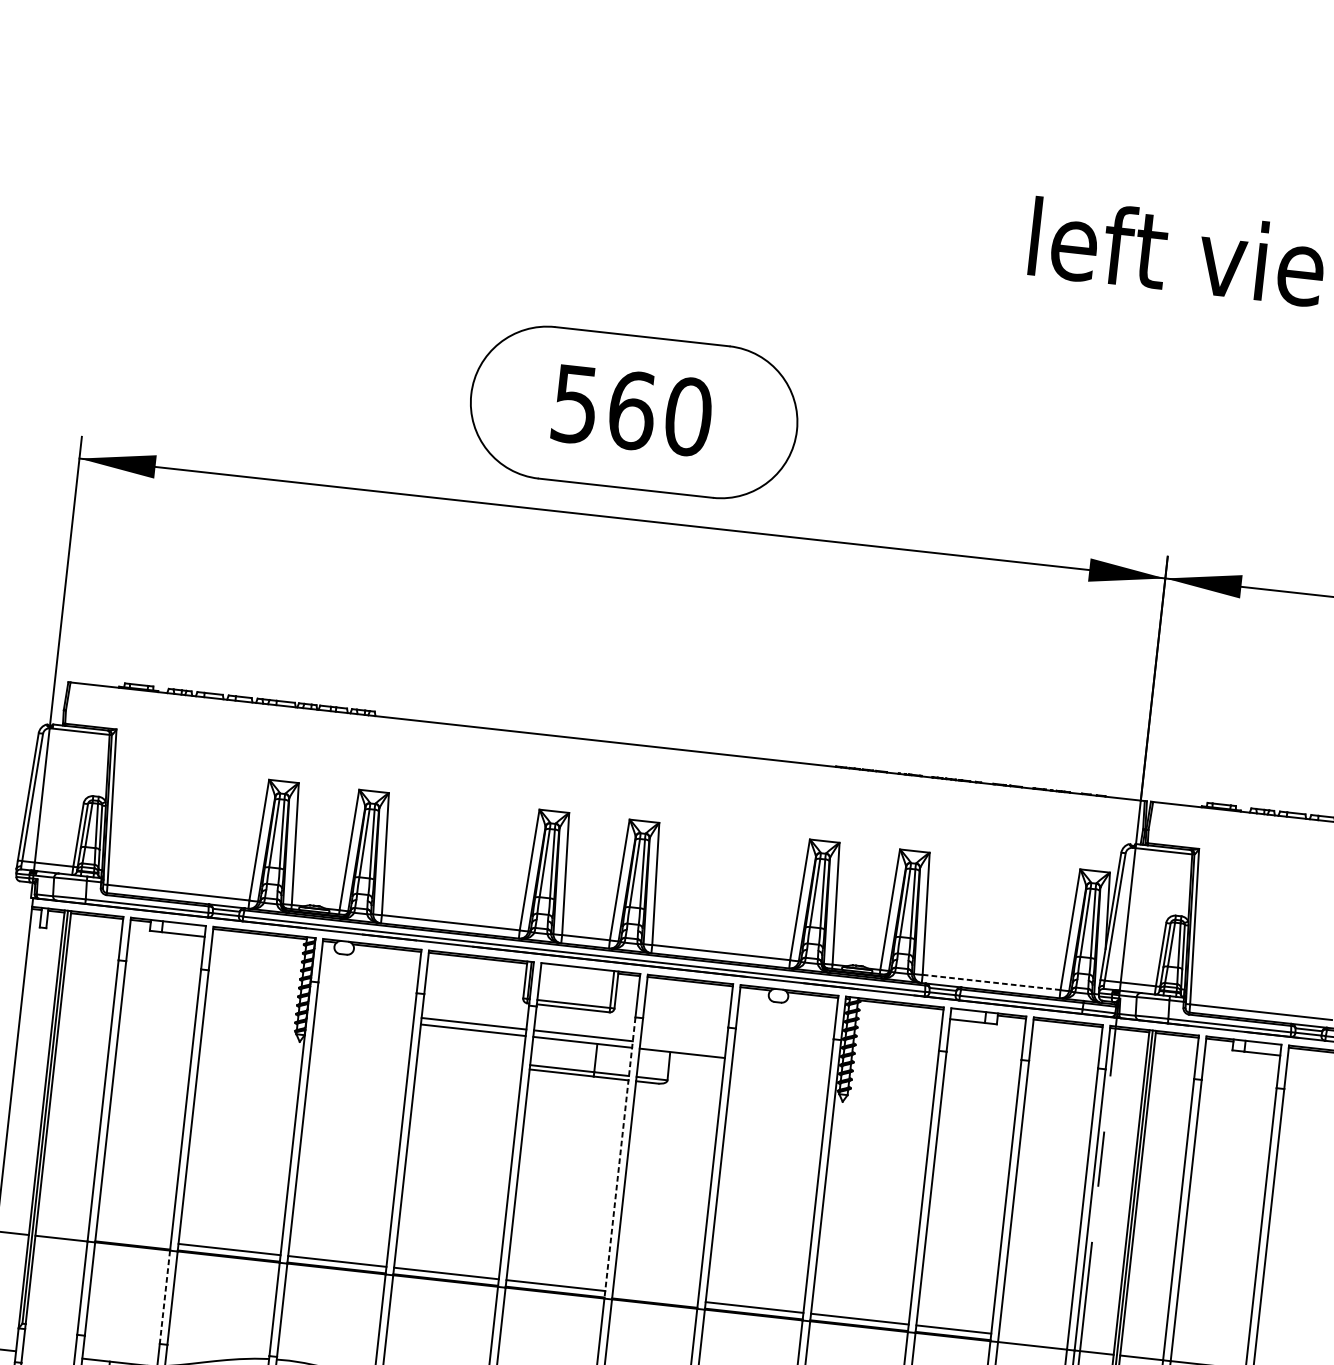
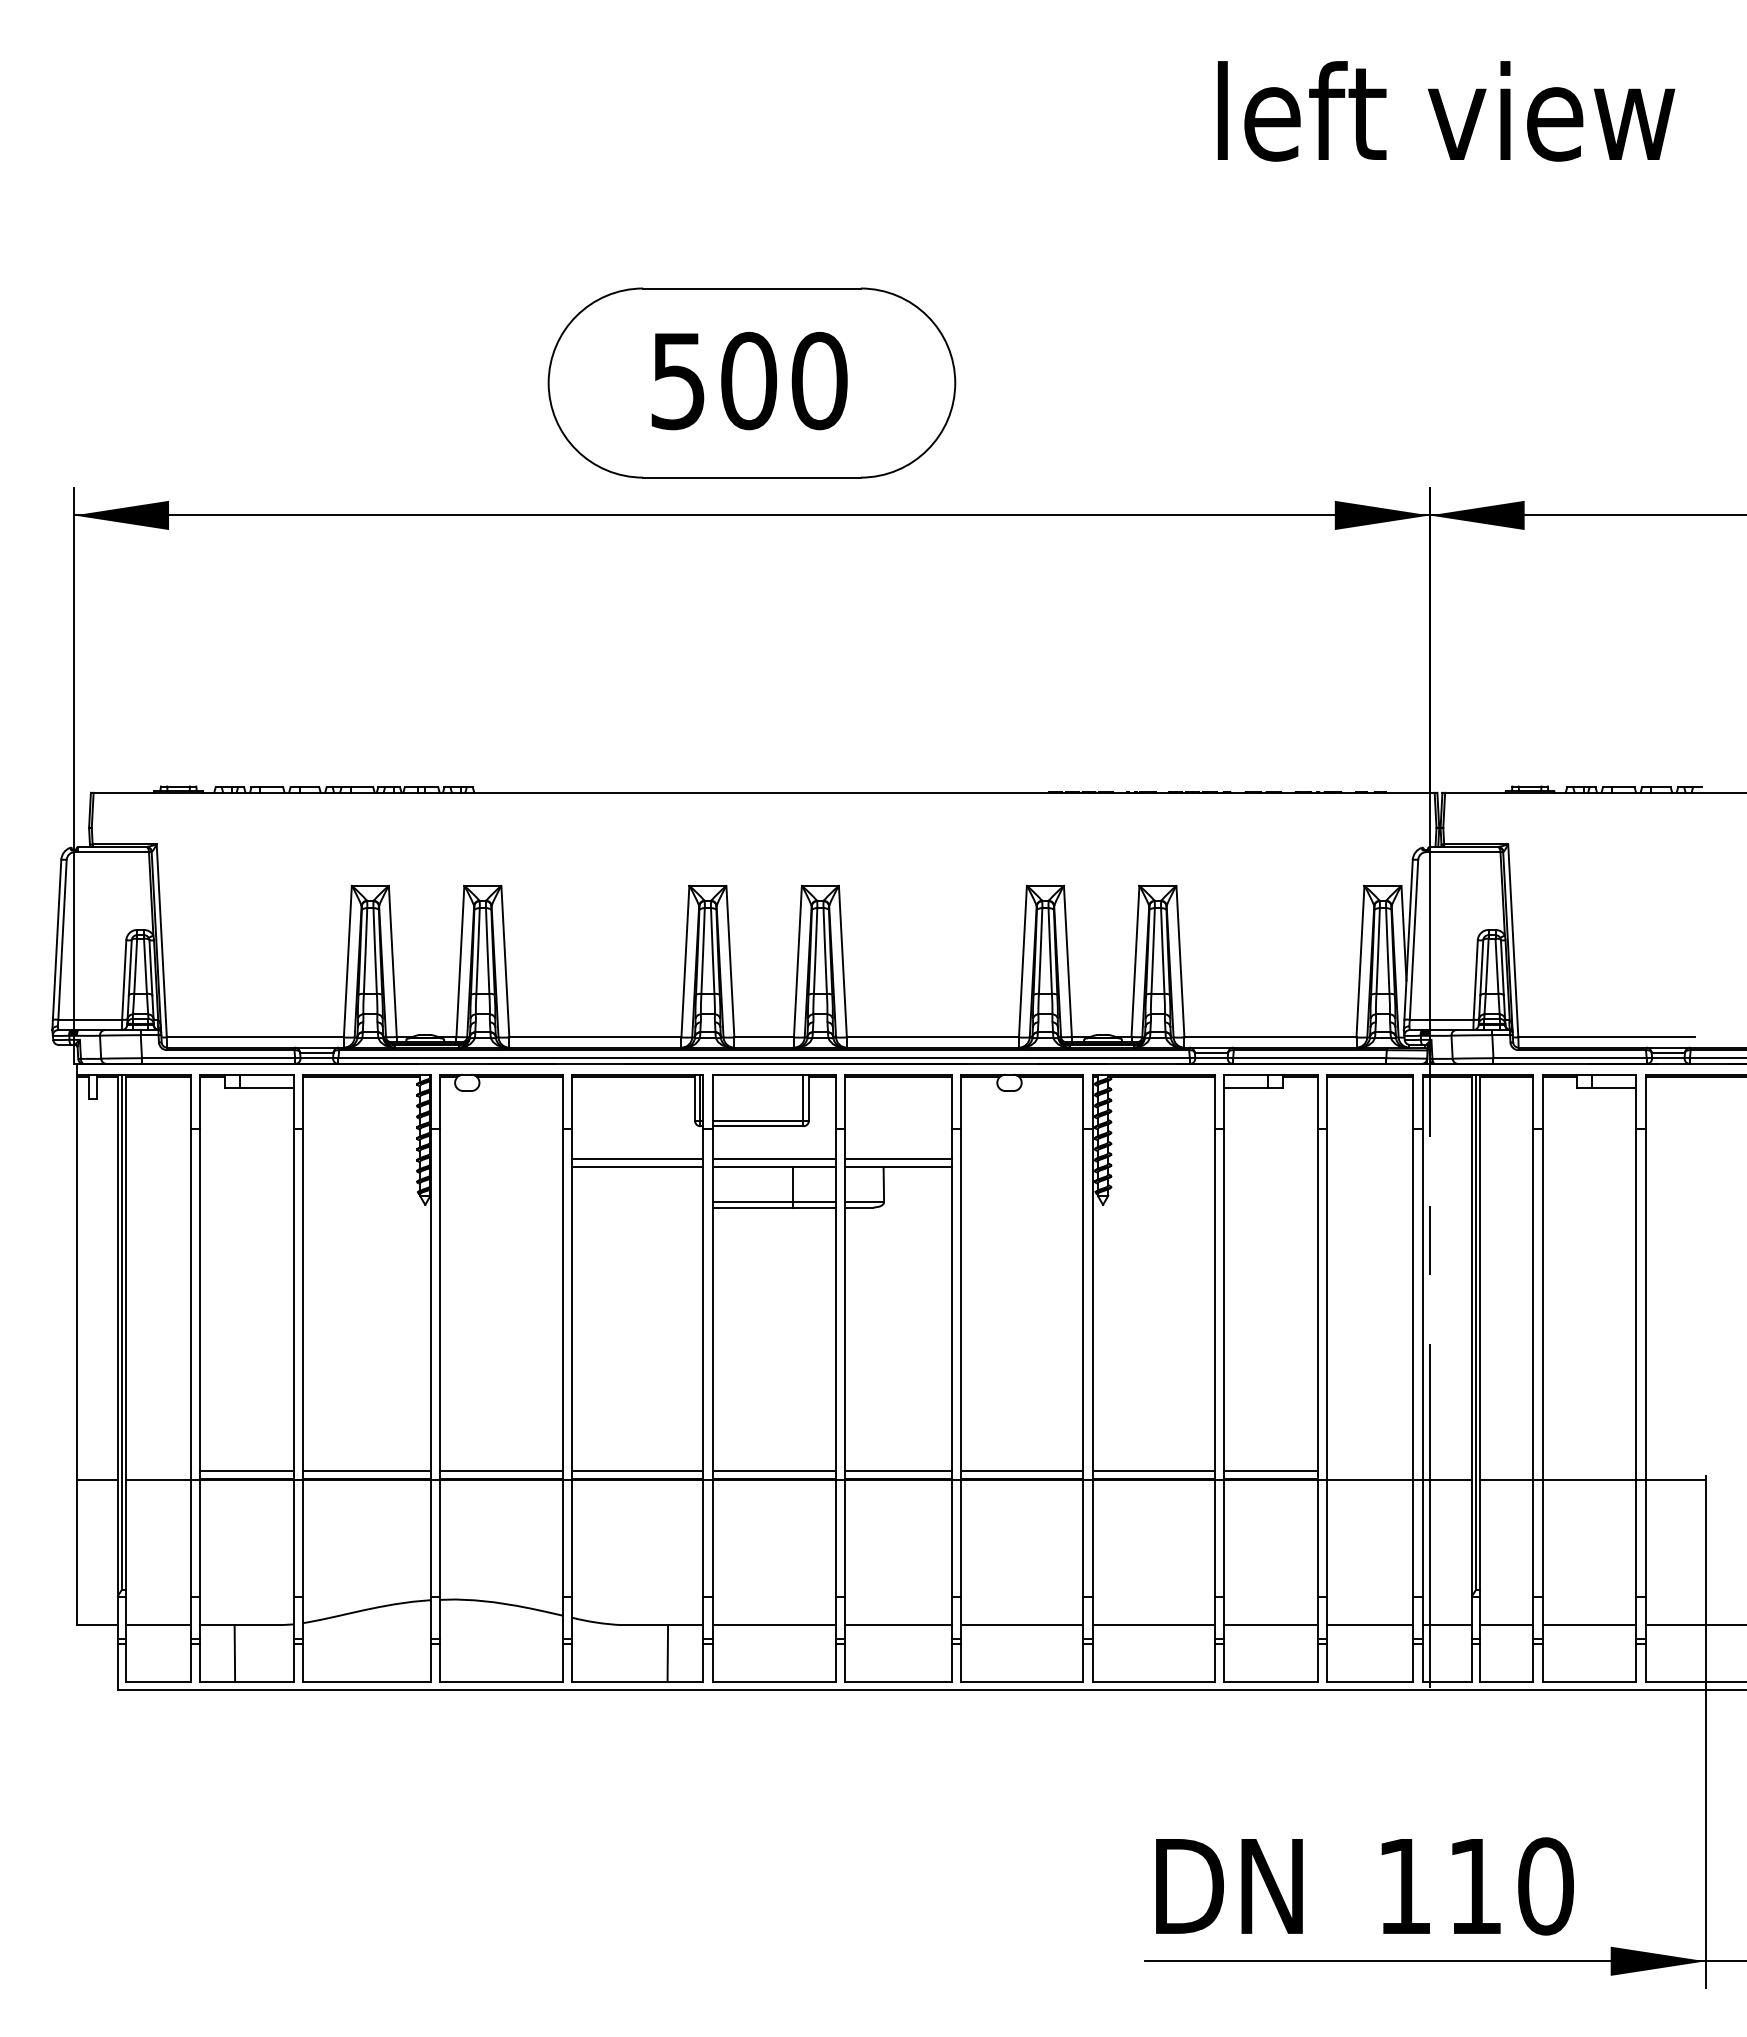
text: (632, 410) -> (749, 380), 560 -> 500
line: (990, 982) -> (1269, 1037), dashed -> solid
line: (682, 1046) -> (898, 1158), added
line: (620, 1158) -> (836, 1304), dashed -> solid
line: (133, 1238) -> (246, 1470), added
line: (655, 1296) -> (898, 1470), added
line: (164, 1297) -> (293, 1538), dashed -> solid
line: (48, 1355) -> (157, 1625), added

